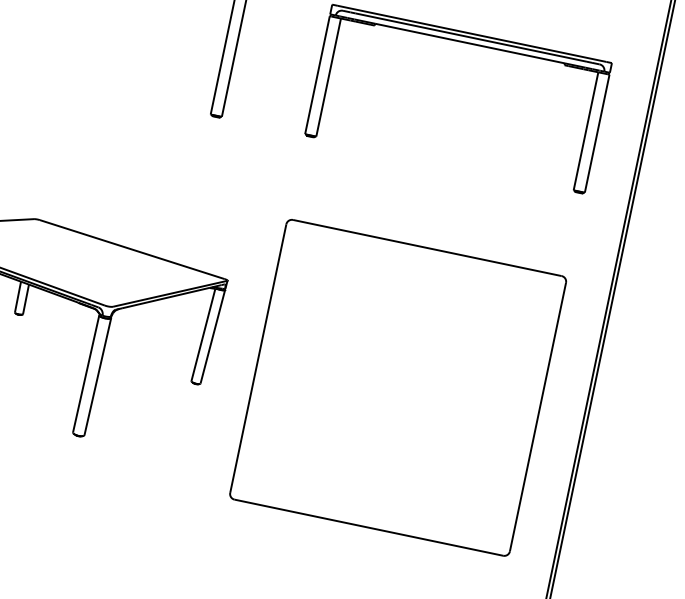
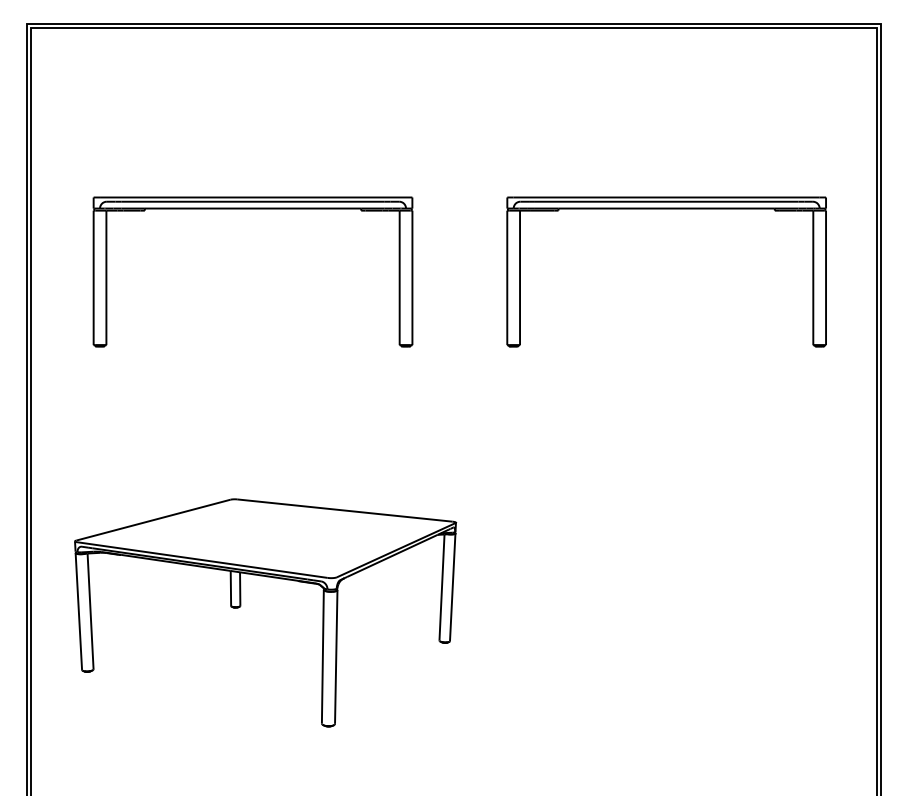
part: (398, 387) -> (666, 600), removed

